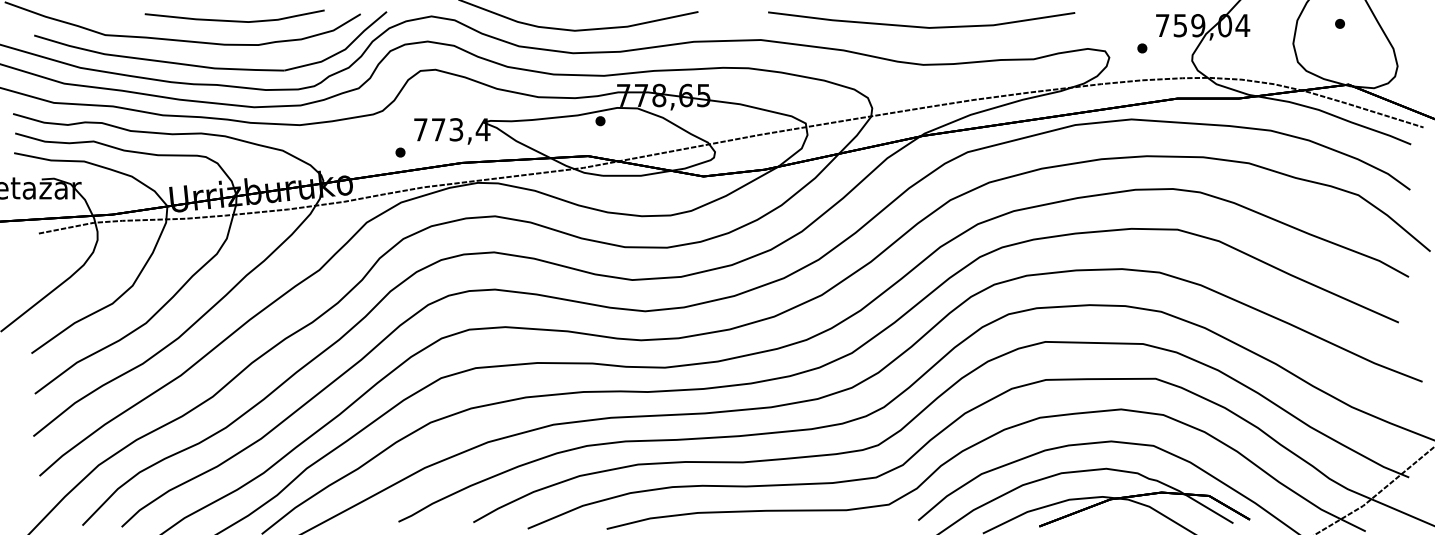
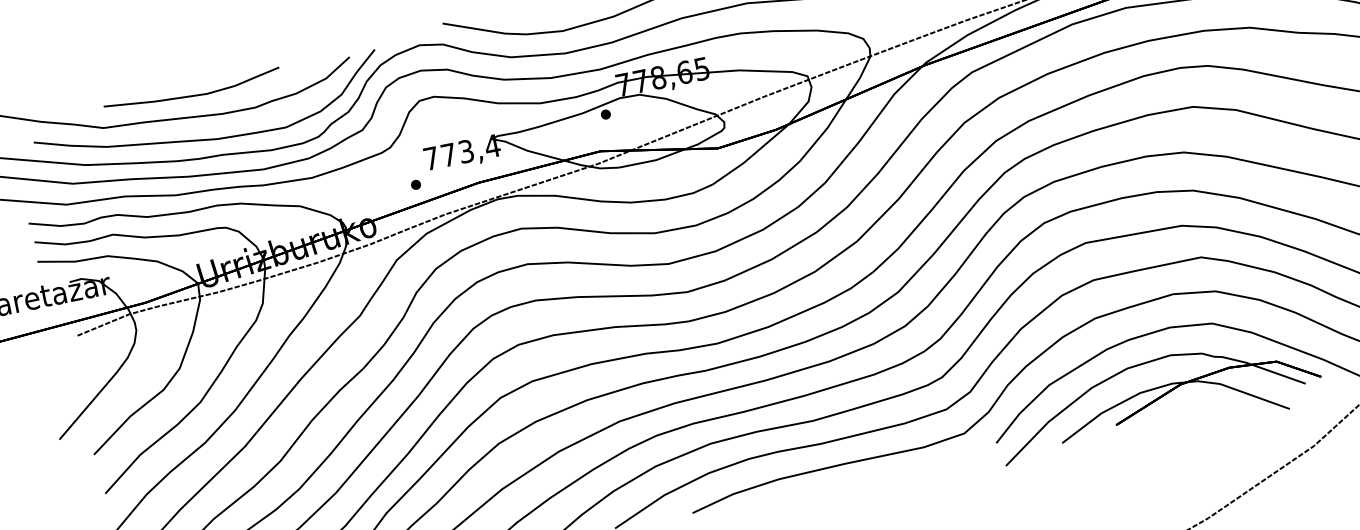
curve: (234, 20) -> (192, 95), moved

